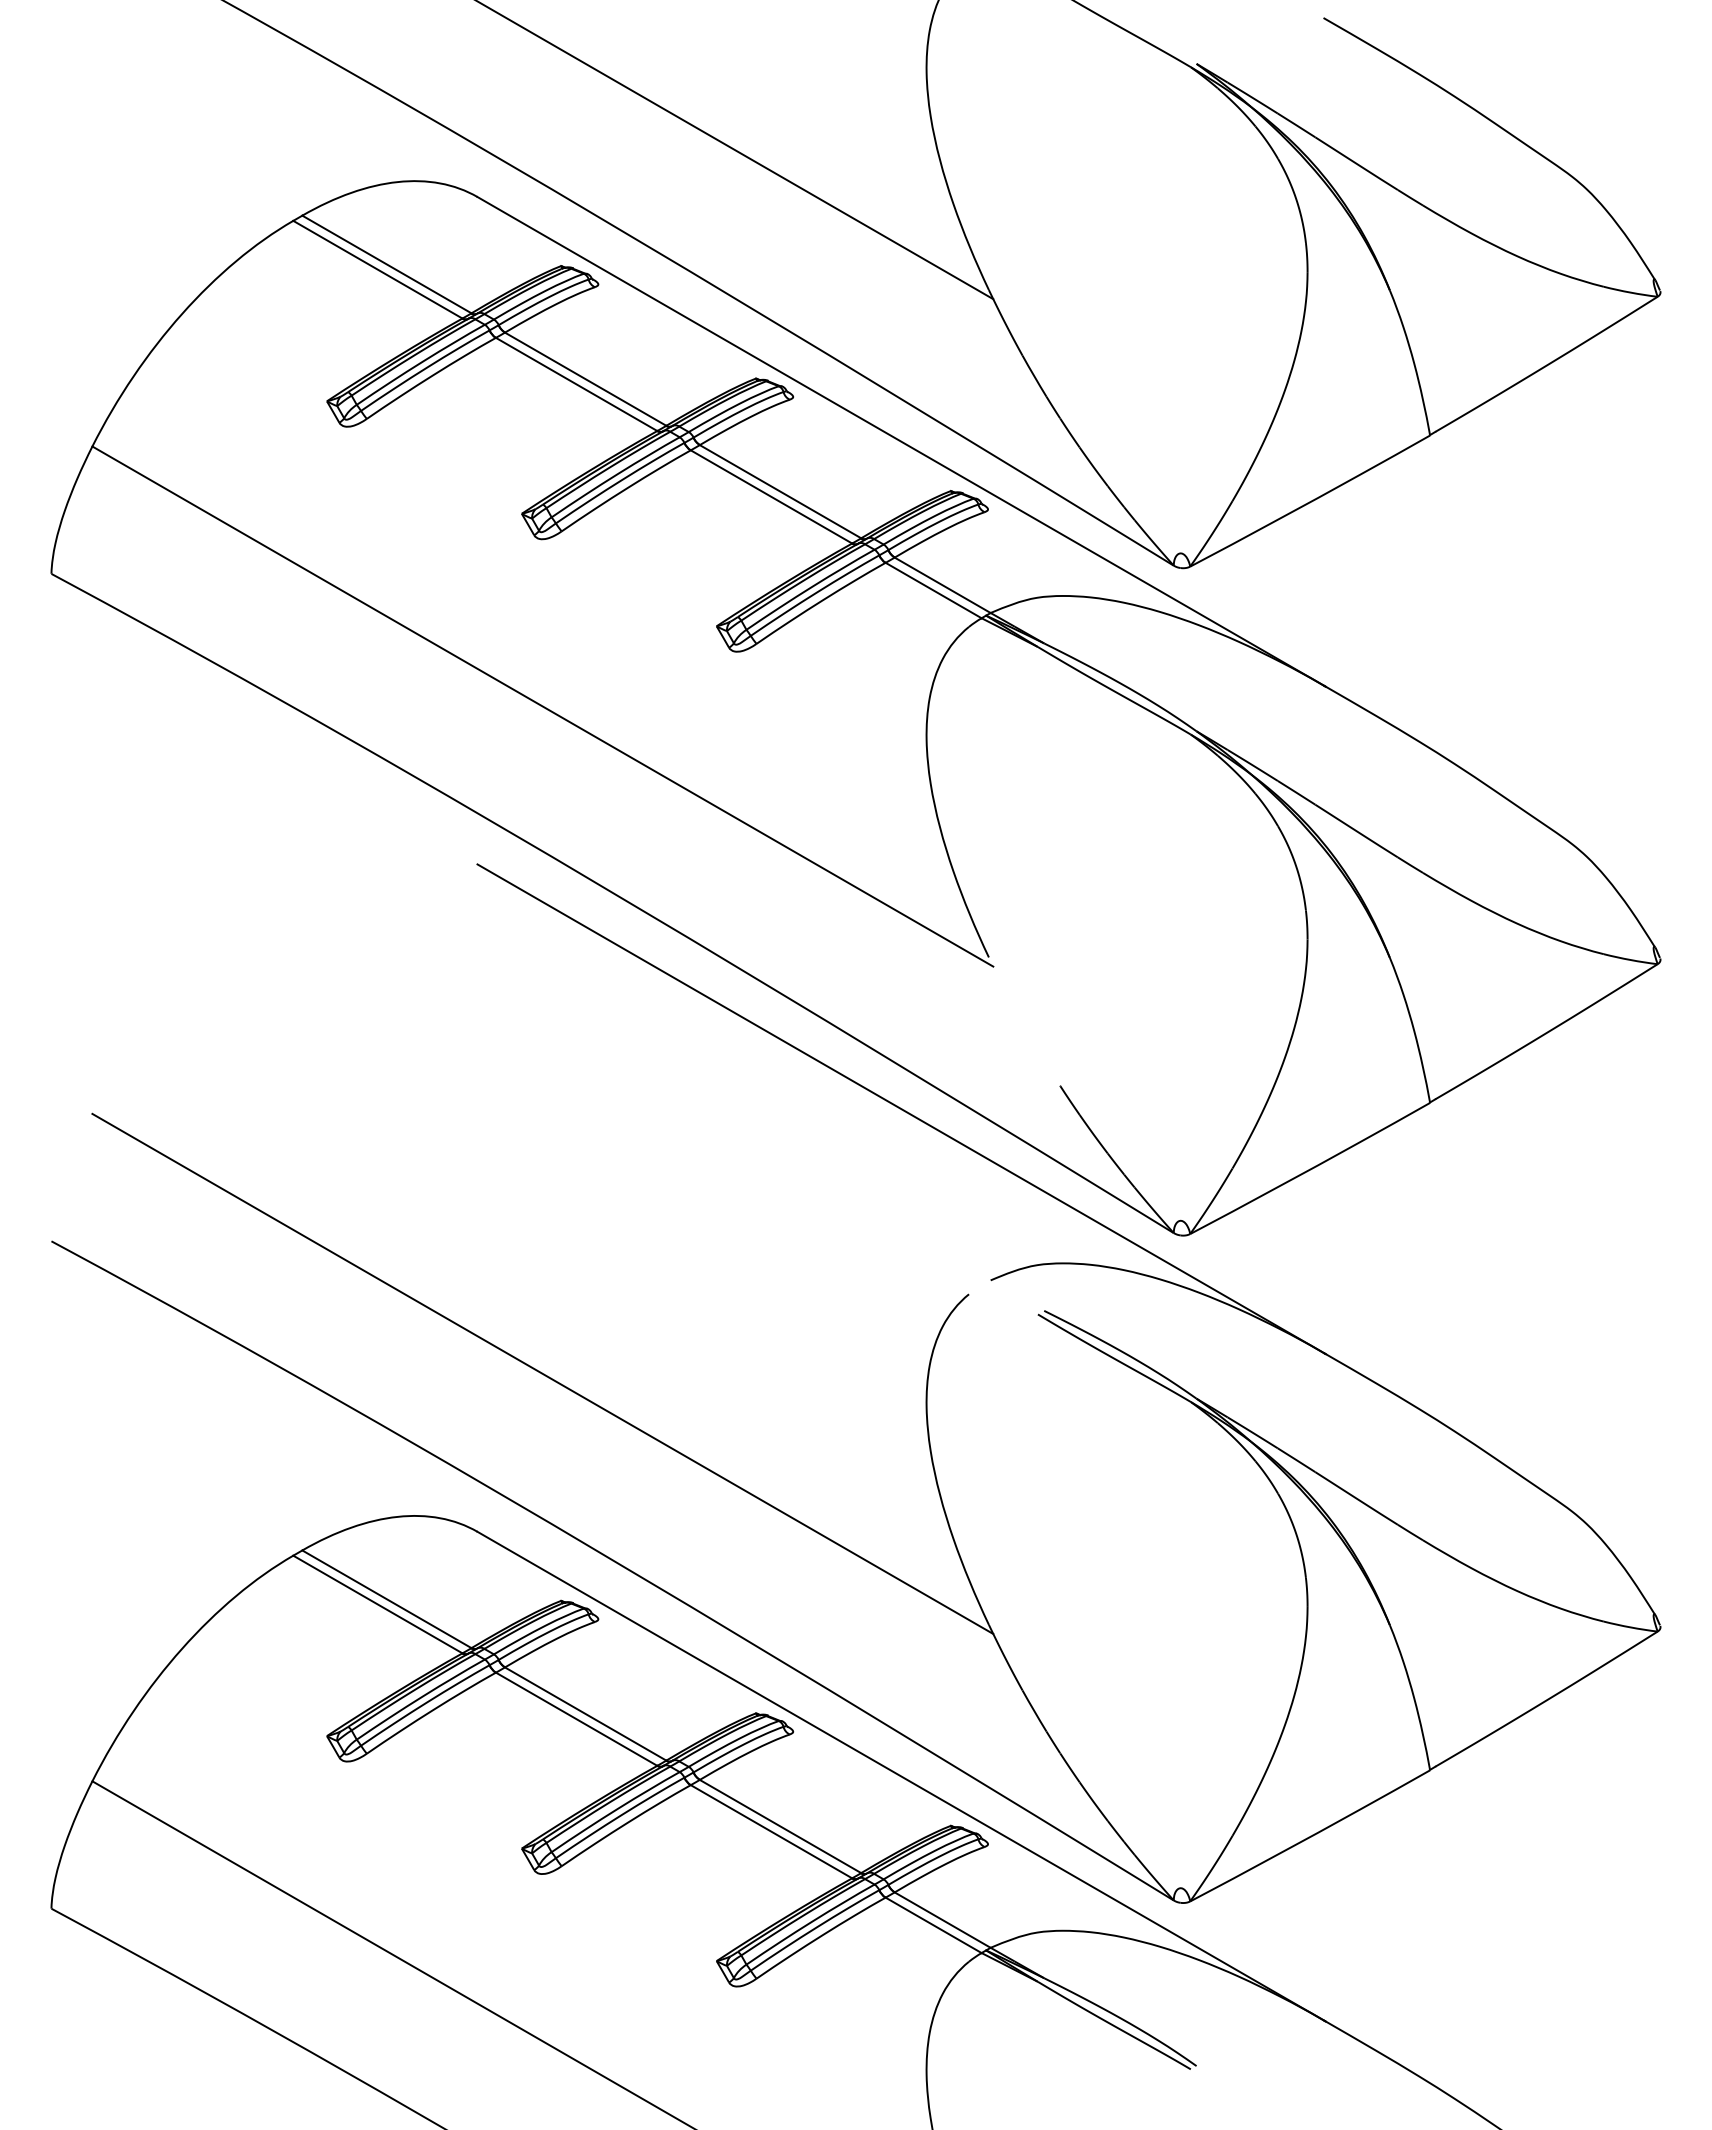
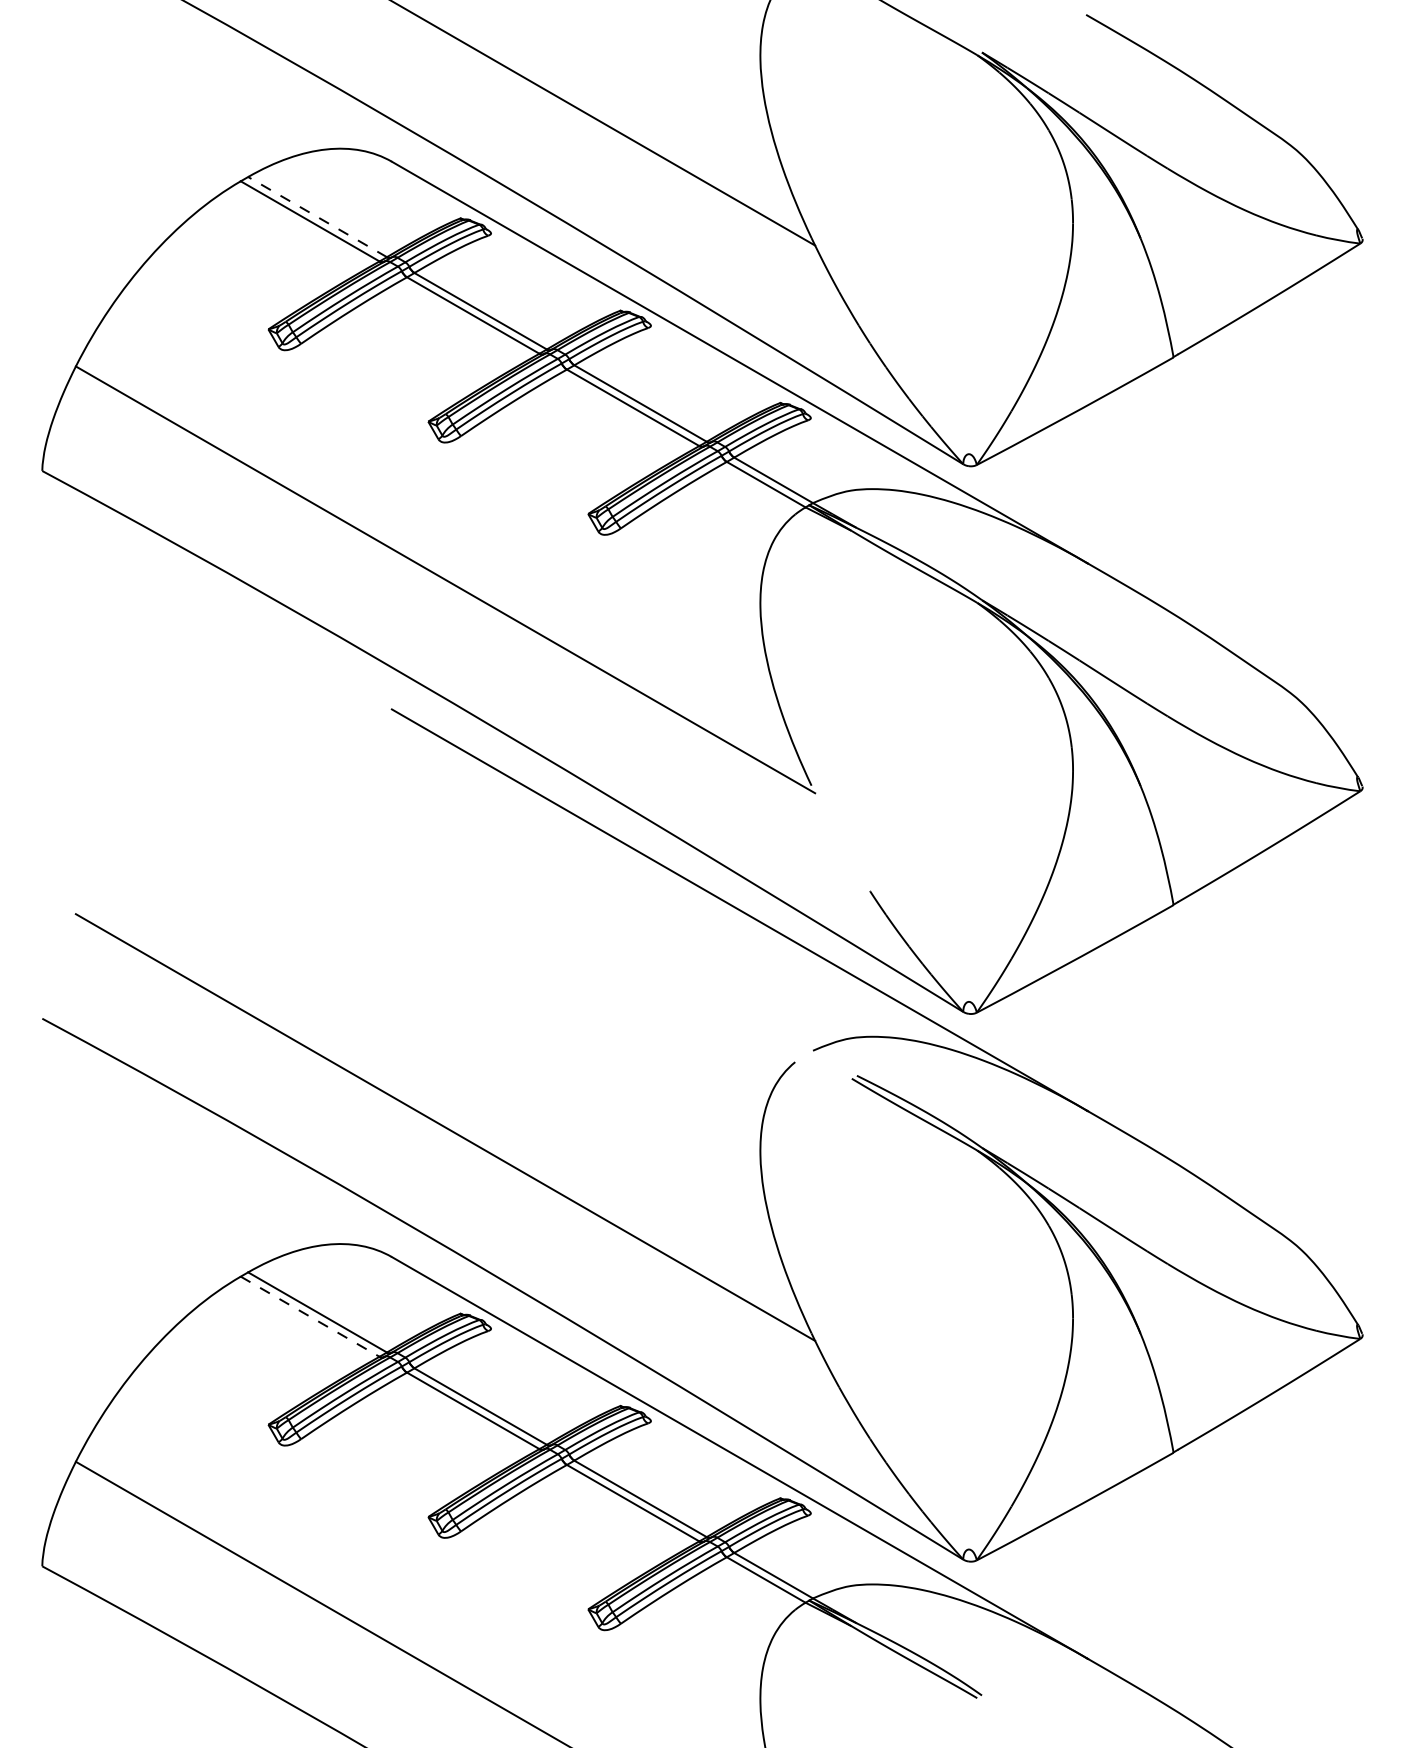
line: (386, 264) -> (317, 217), solid -> dashed
line: (377, 1604) -> (309, 1316), solid -> dashed

